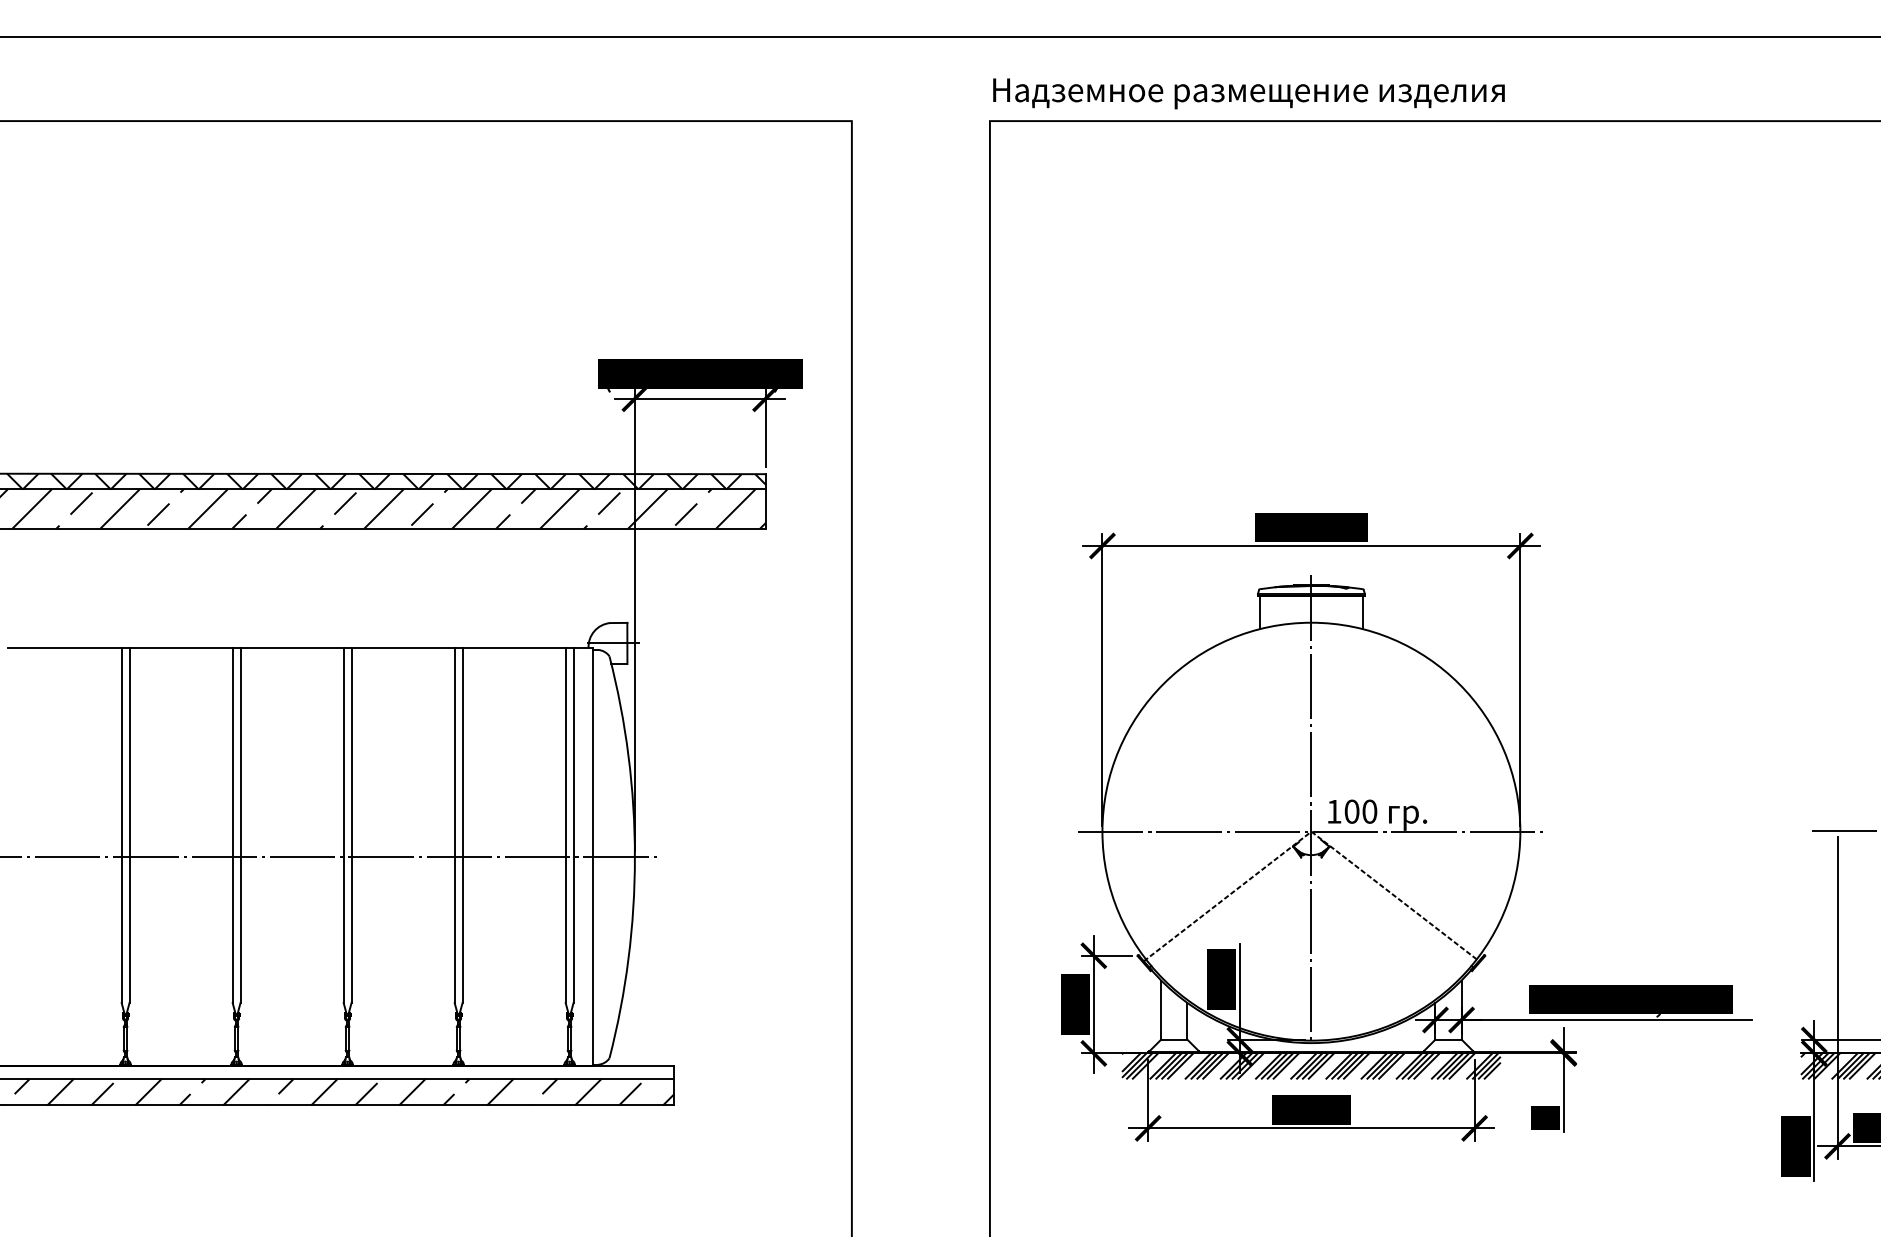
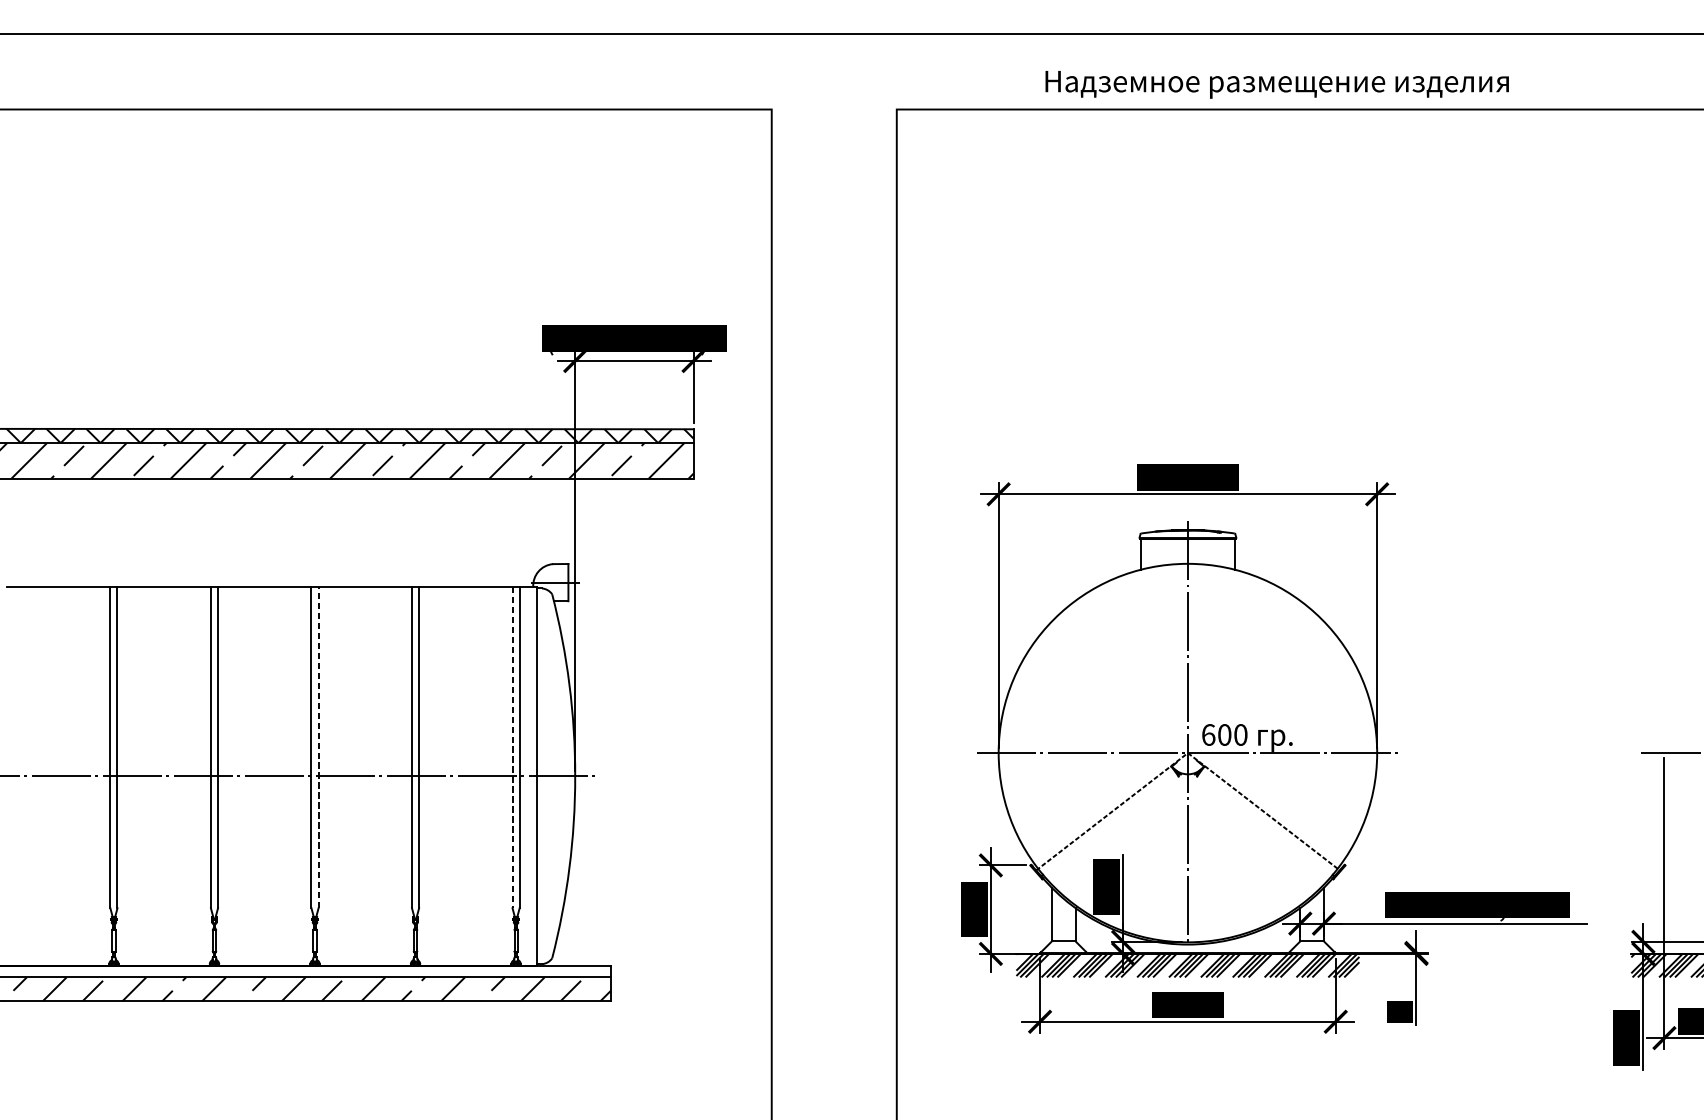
text: (1248, 93) -> (1276, 84), moved
text: (1334, 811) -> (1208, 734), 100 -> 600
line: (351, 825) -> (318, 747), solid -> dashed
line: (565, 826) -> (512, 748), solid -> dashed

